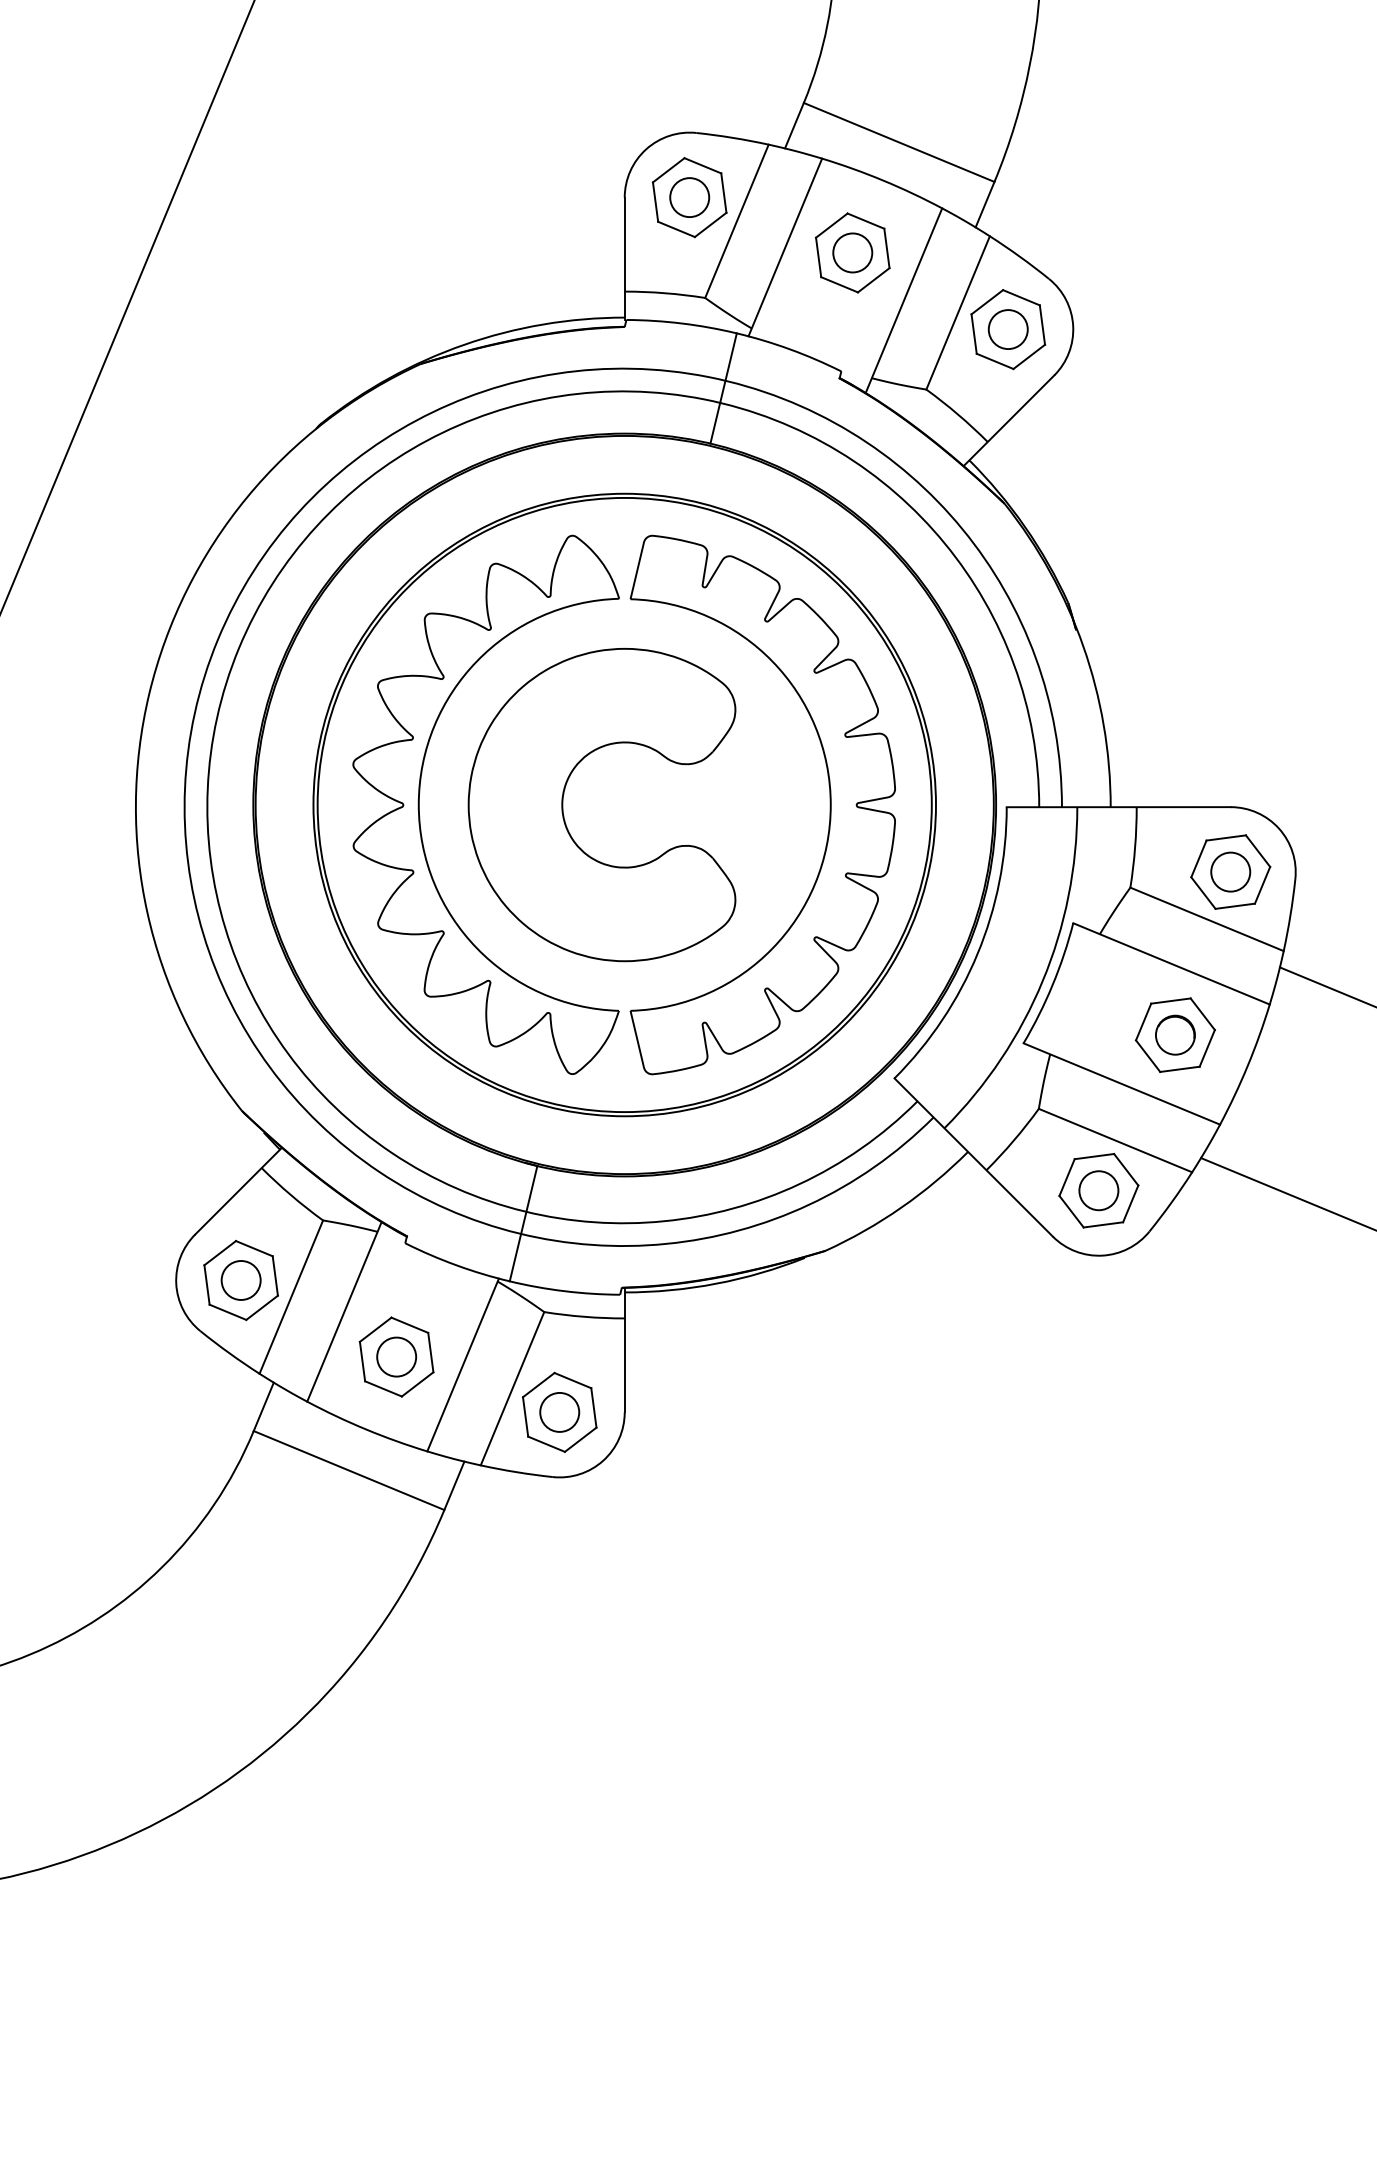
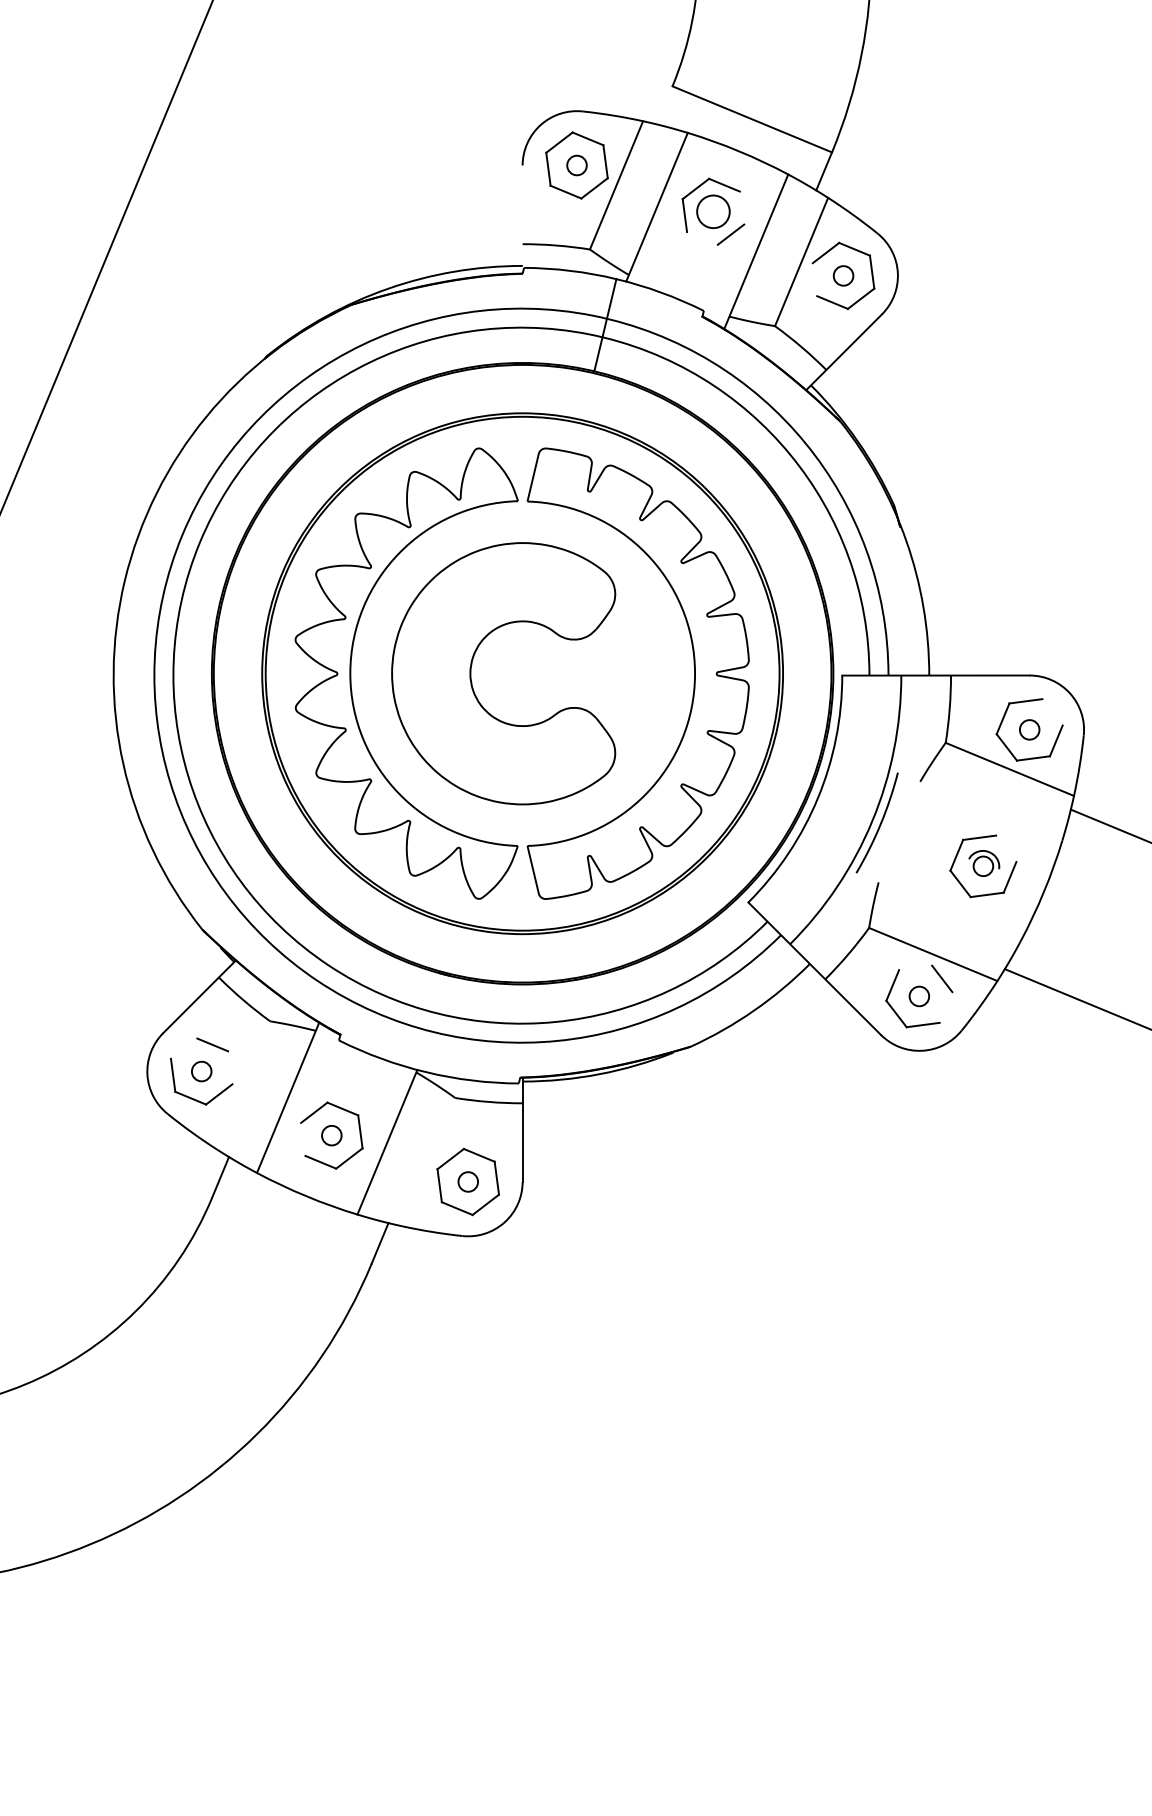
line: (794, 125) -> (664, 105), removed
circle: (689, 197) -> (576, 165), size x0.6
line: (886, 248) -> (741, 208), removed
line: (624, 258) -> (522, 216), removed
line: (839, 284) -> (702, 238), removed
circle: (1007, 329) -> (842, 275), size x0.6
line: (973, 333) -> (814, 279), removed
line: (1257, 850) -> (1052, 711), removed
circle: (1230, 871) -> (1029, 729), size x0.6
line: (1171, 963) -> (980, 806), removed
line: (1202, 1014) -> (1006, 849), removed
circle: (1174, 1034) -> (982, 865), size x0.6
line: (1121, 1083) -> (938, 906), removed
line: (1094, 1156) -> (915, 967), removed
circle: (1098, 1190) -> (919, 996), size x0.6
line: (1130, 1203) -> (945, 1007), removed
line: (523, 1223) -> (437, 1023), removed
line: (219, 1253) -> (183, 1048), removed
line: (274, 1275) -> (229, 1067), removed
circle: (240, 1280) -> (201, 1071), size x0.6
line: (291, 1296) -> (243, 1084), removed
circle: (396, 1356) -> (331, 1135), size x0.6
line: (362, 1361) -> (303, 1139), removed
line: (512, 1388) -> (428, 1161), removed
circle: (559, 1411) -> (468, 1181), size x0.6
line: (348, 1470) -> (291, 1230), removed

